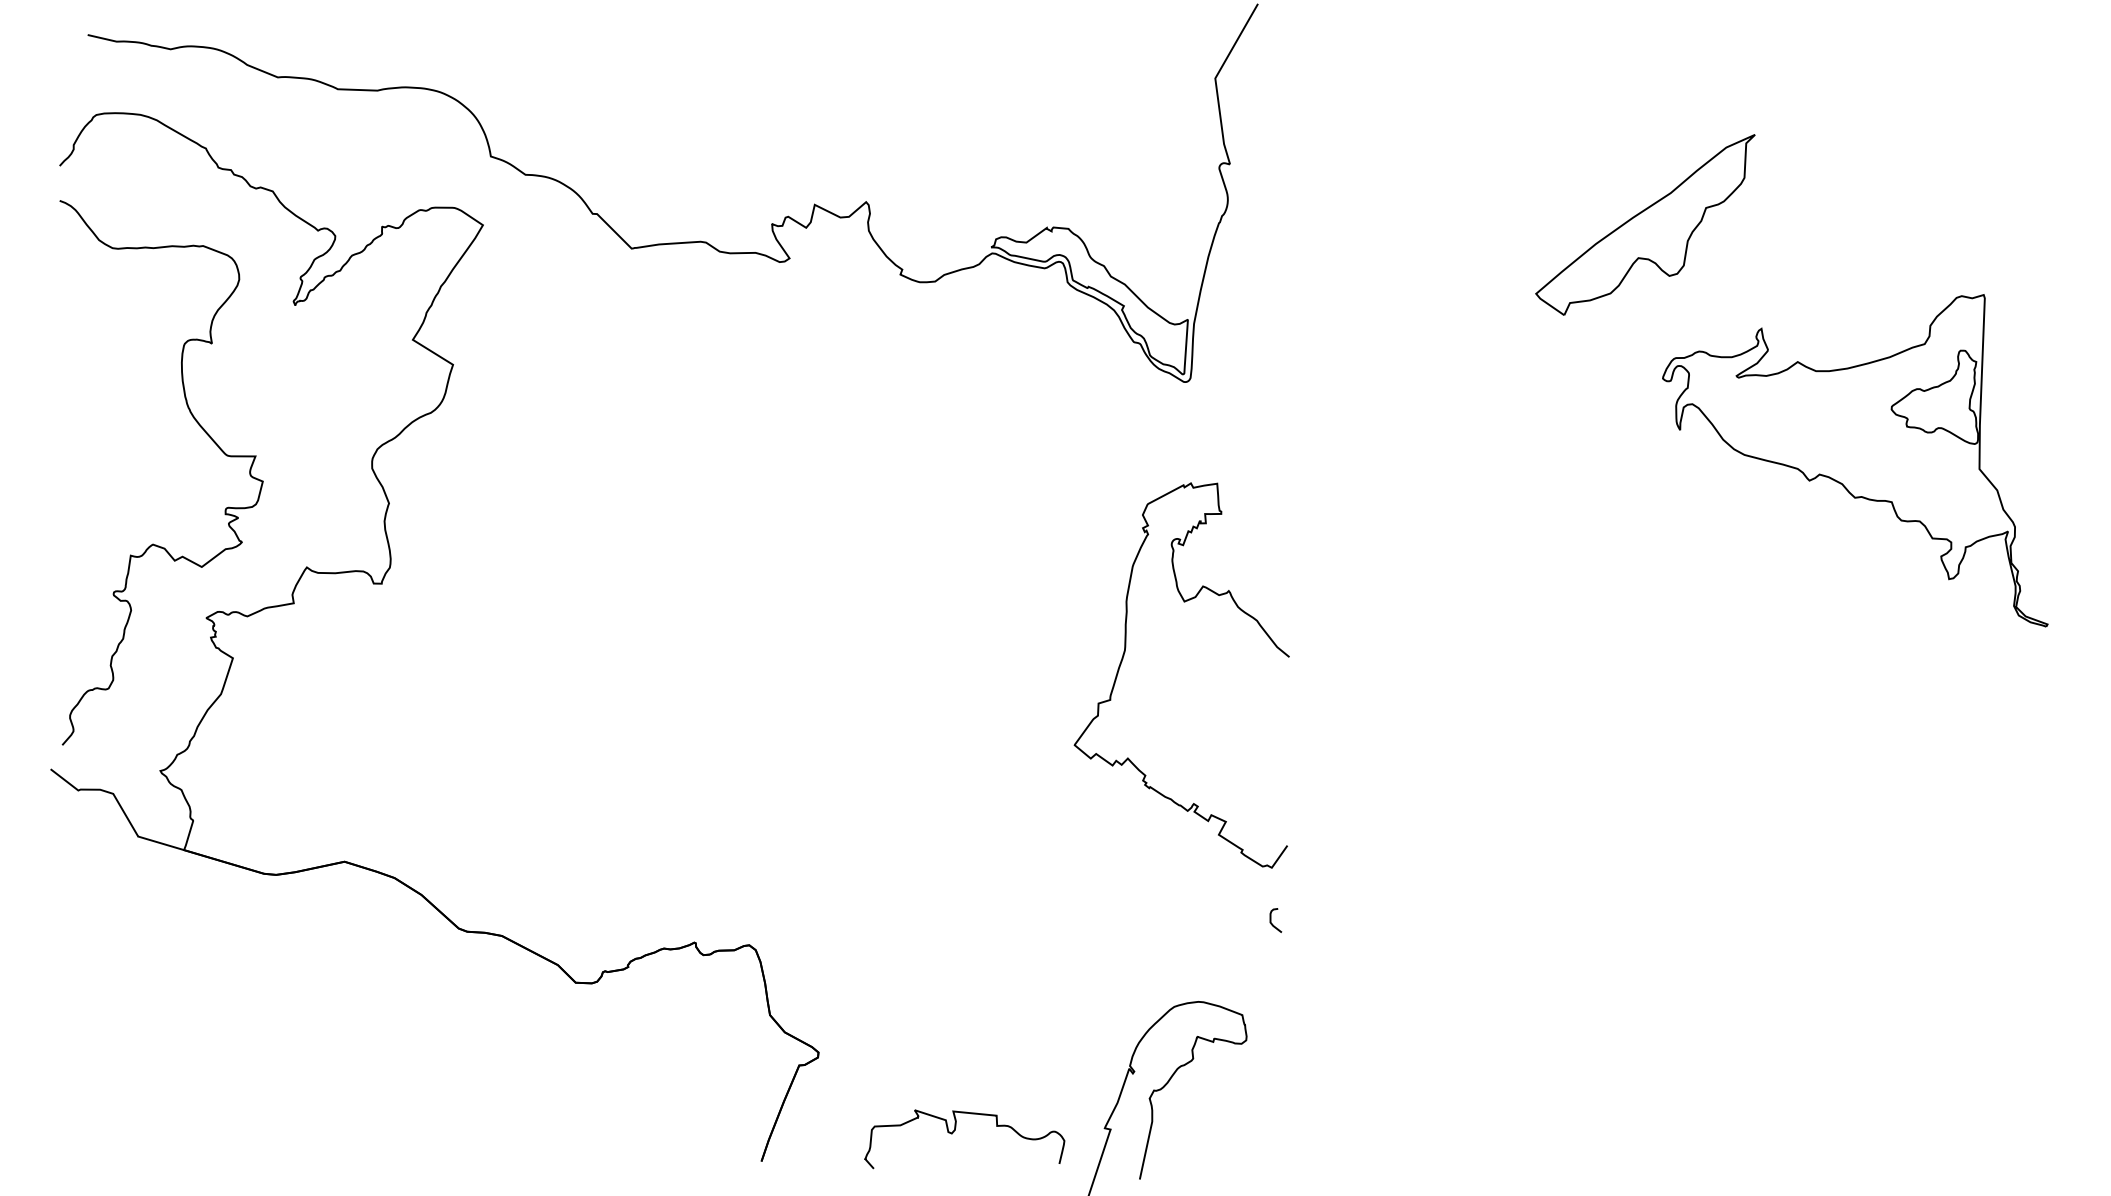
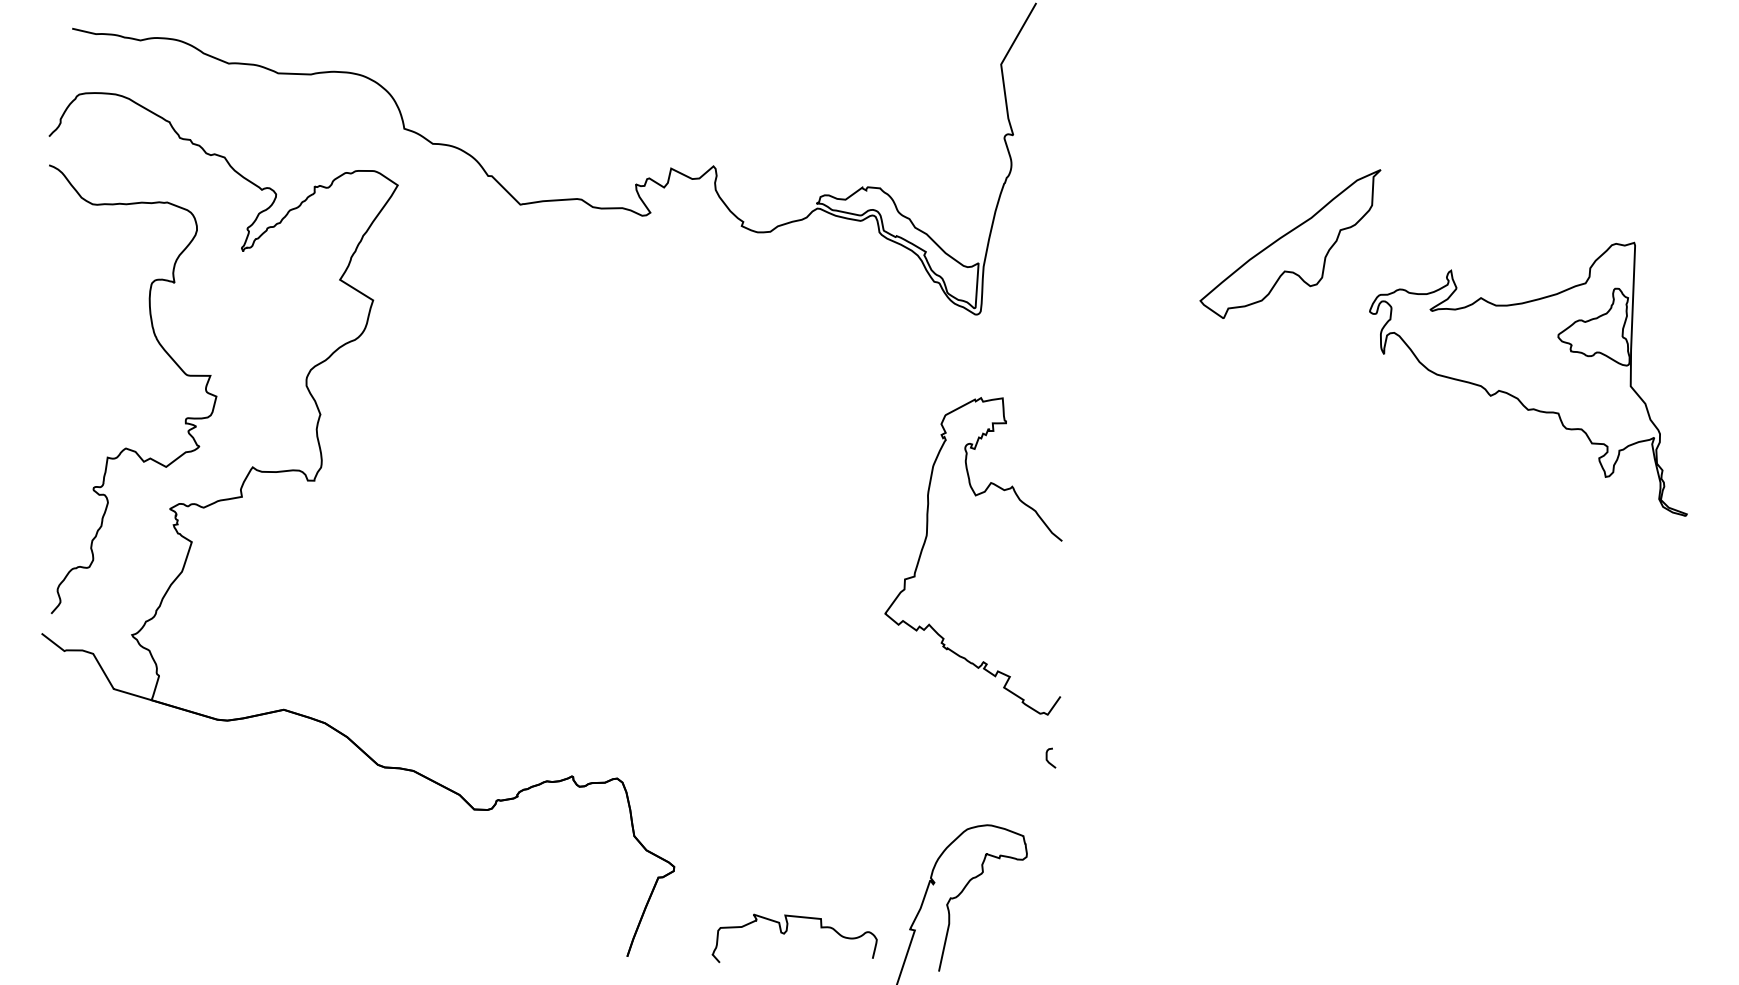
part: (1645, 224) -> (1290, 243), moved

